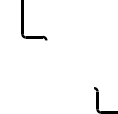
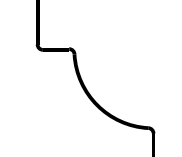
fill: (69, 64) -> (110, 91), added

